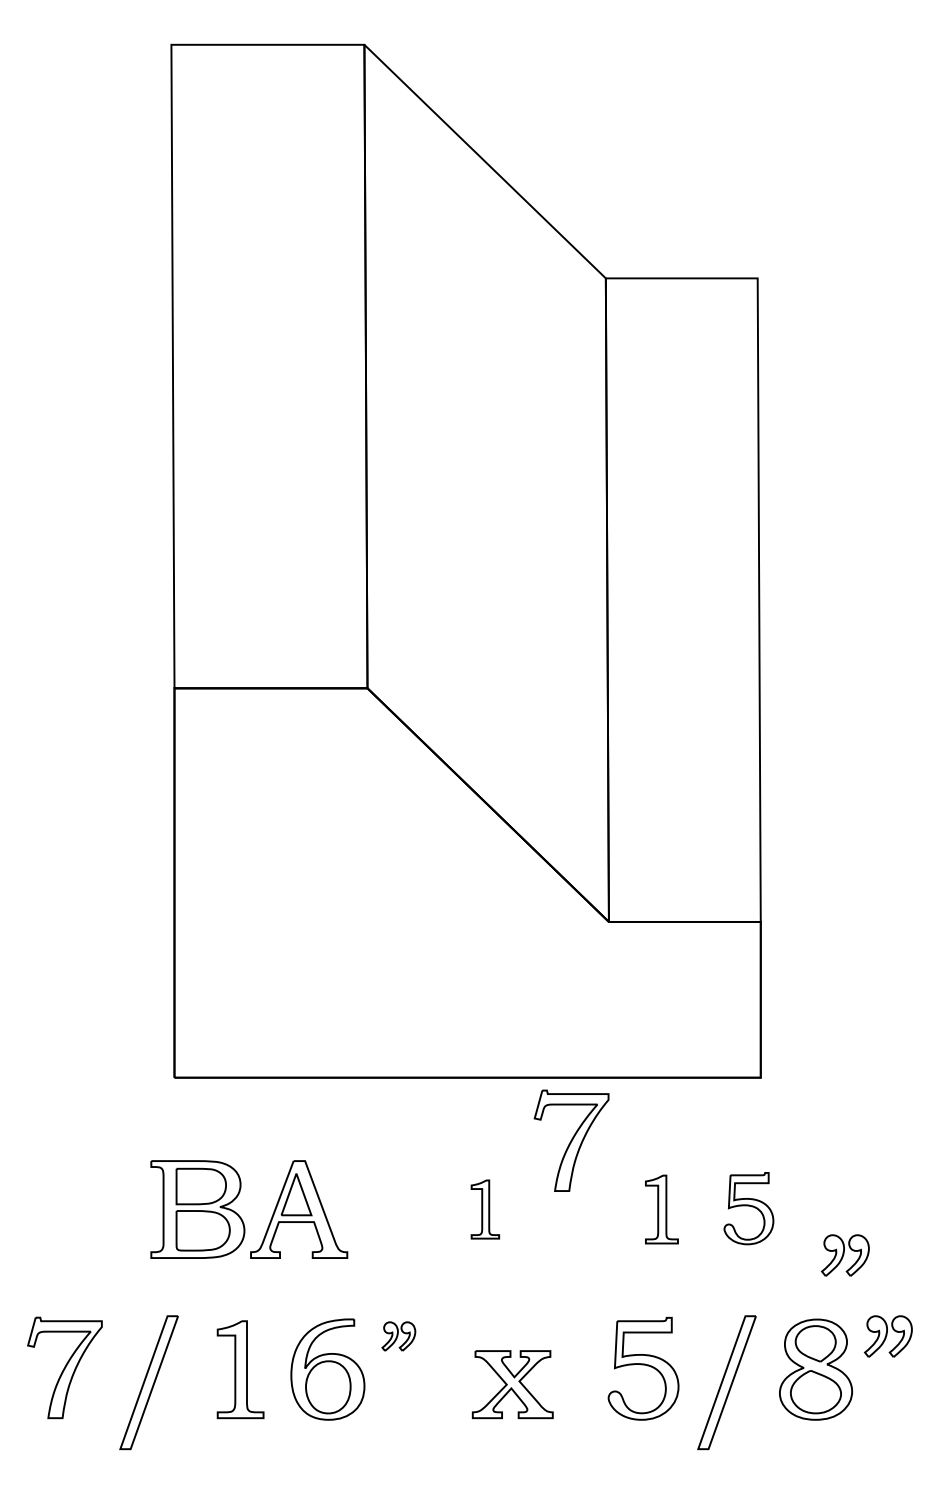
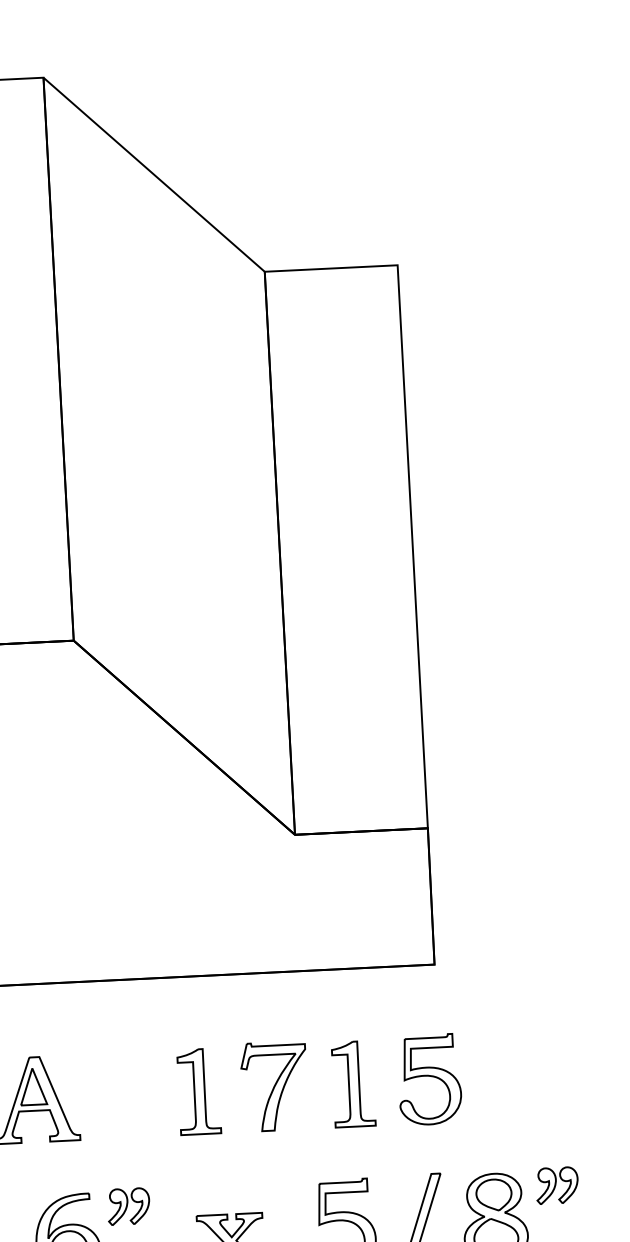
part: (571, 1140) -> (274, 1086), moved
part: (748, 1208) -> (429, 1079), size x1.43
part: (485, 1209) -> (199, 1091), size x1.67
part: (661, 1209) -> (353, 1084), size x1.43
part: (845, 1255) -> (516, 1116), removed
part: (398, 1336) -> (128, 1206), size x1.43

